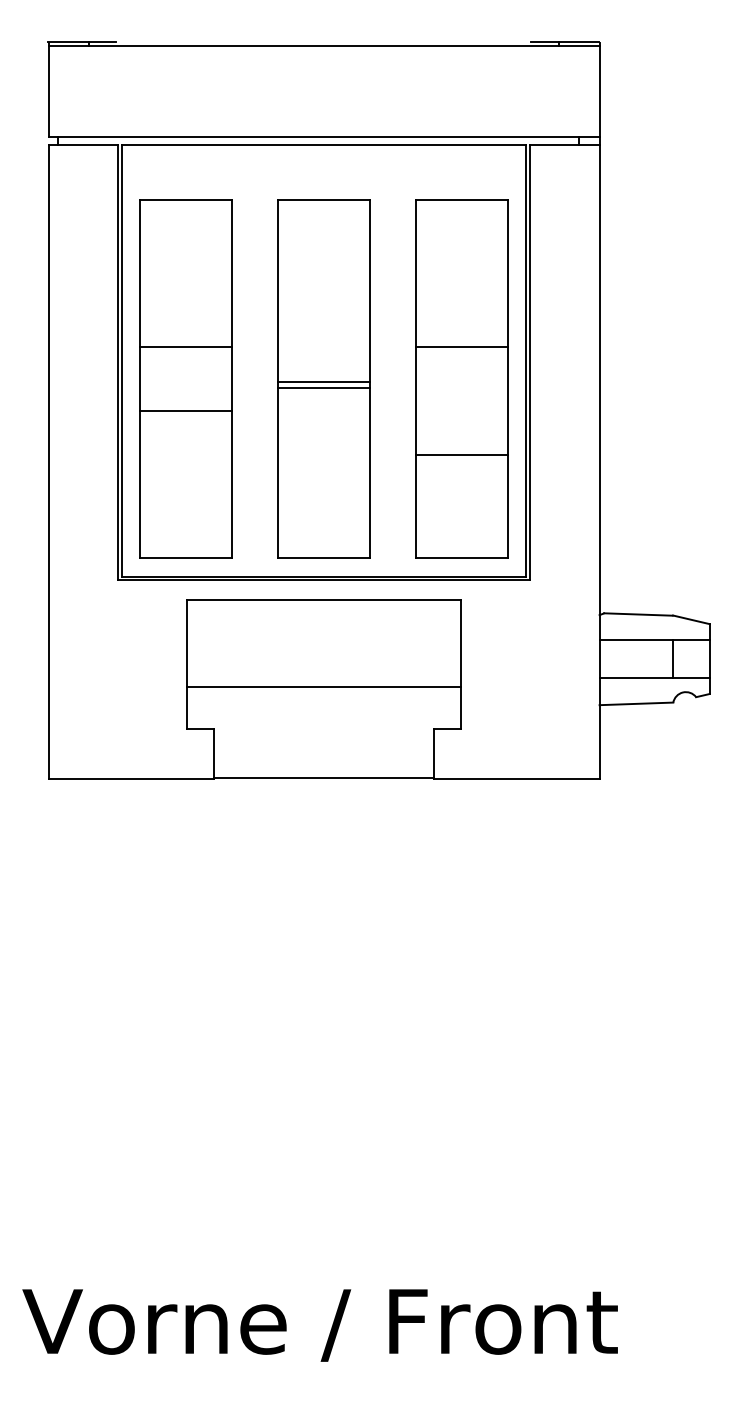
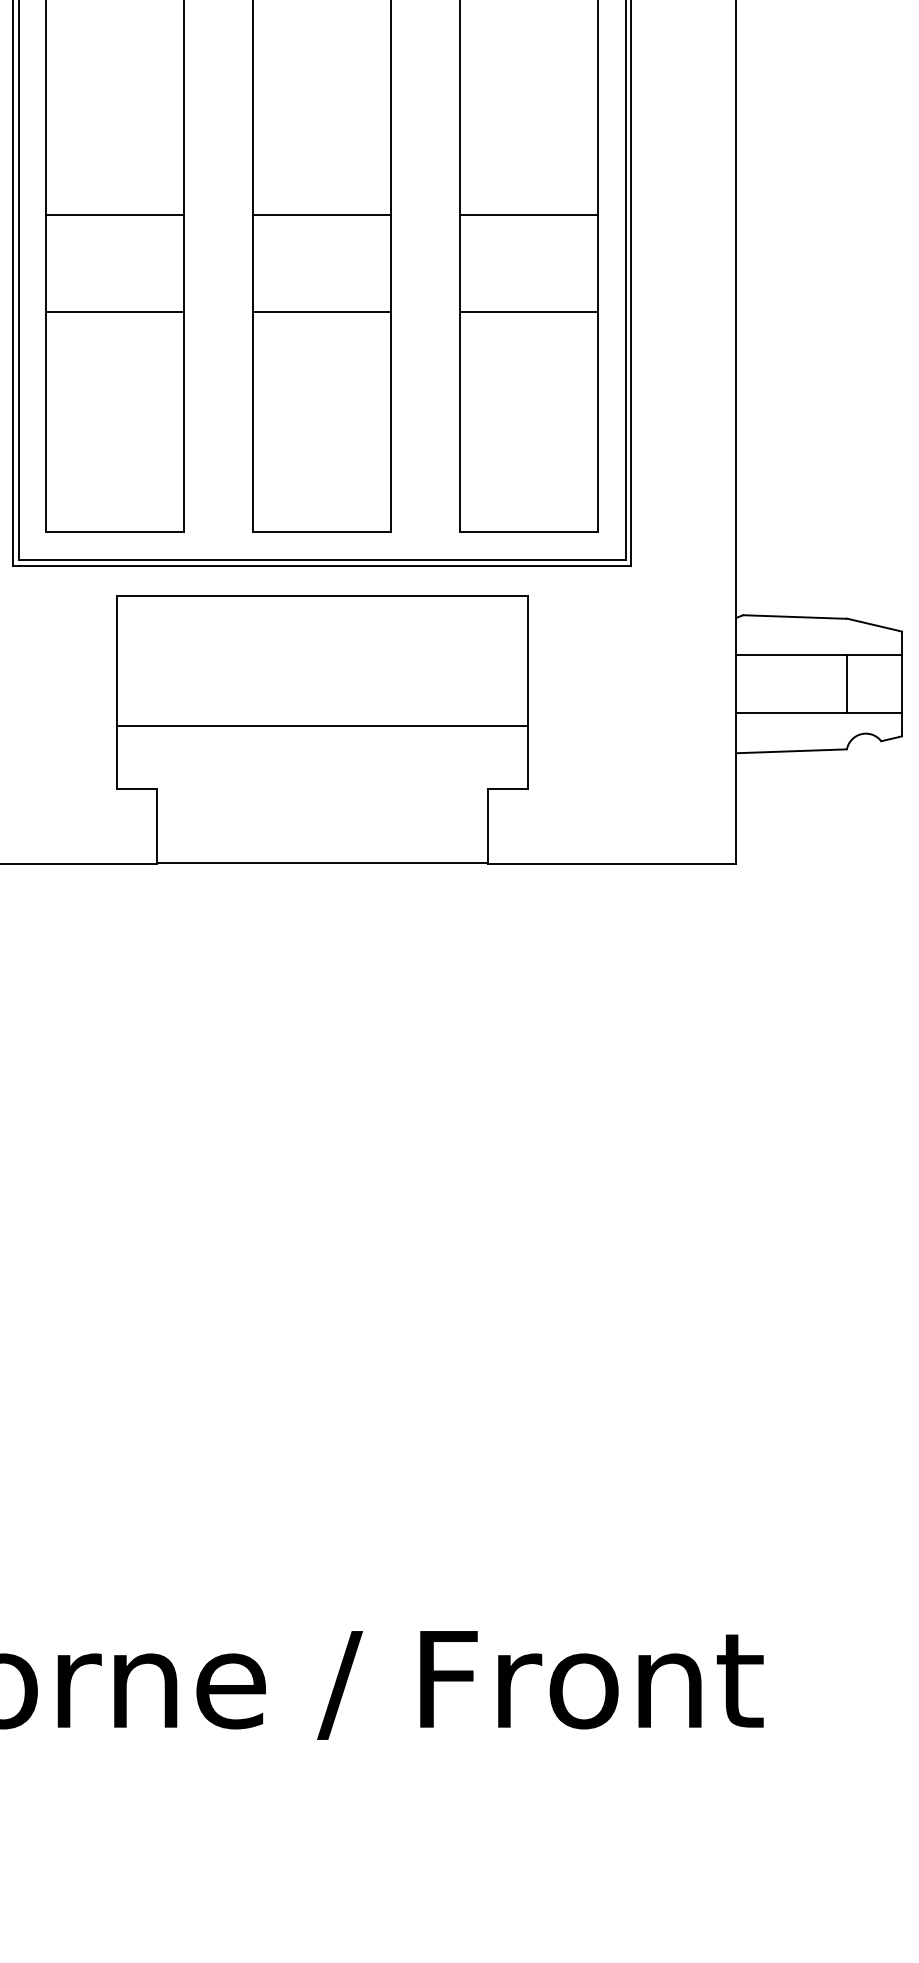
line: (324, 381) -> (322, 214), moved
line: (324, 388) -> (322, 312), moved
line: (461, 455) -> (528, 312), moved

